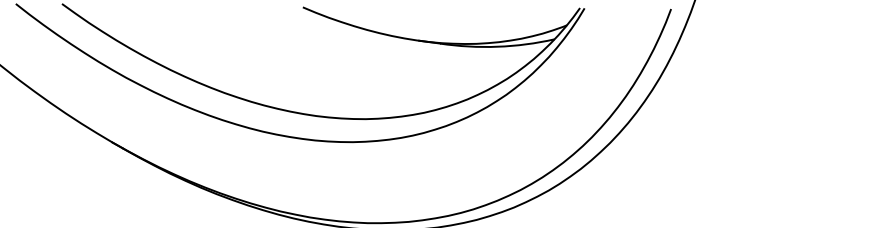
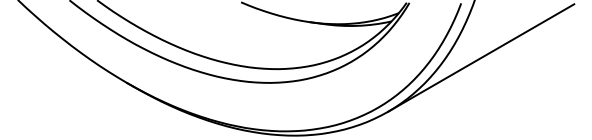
line: (705, 99) -> (481, 57), added

